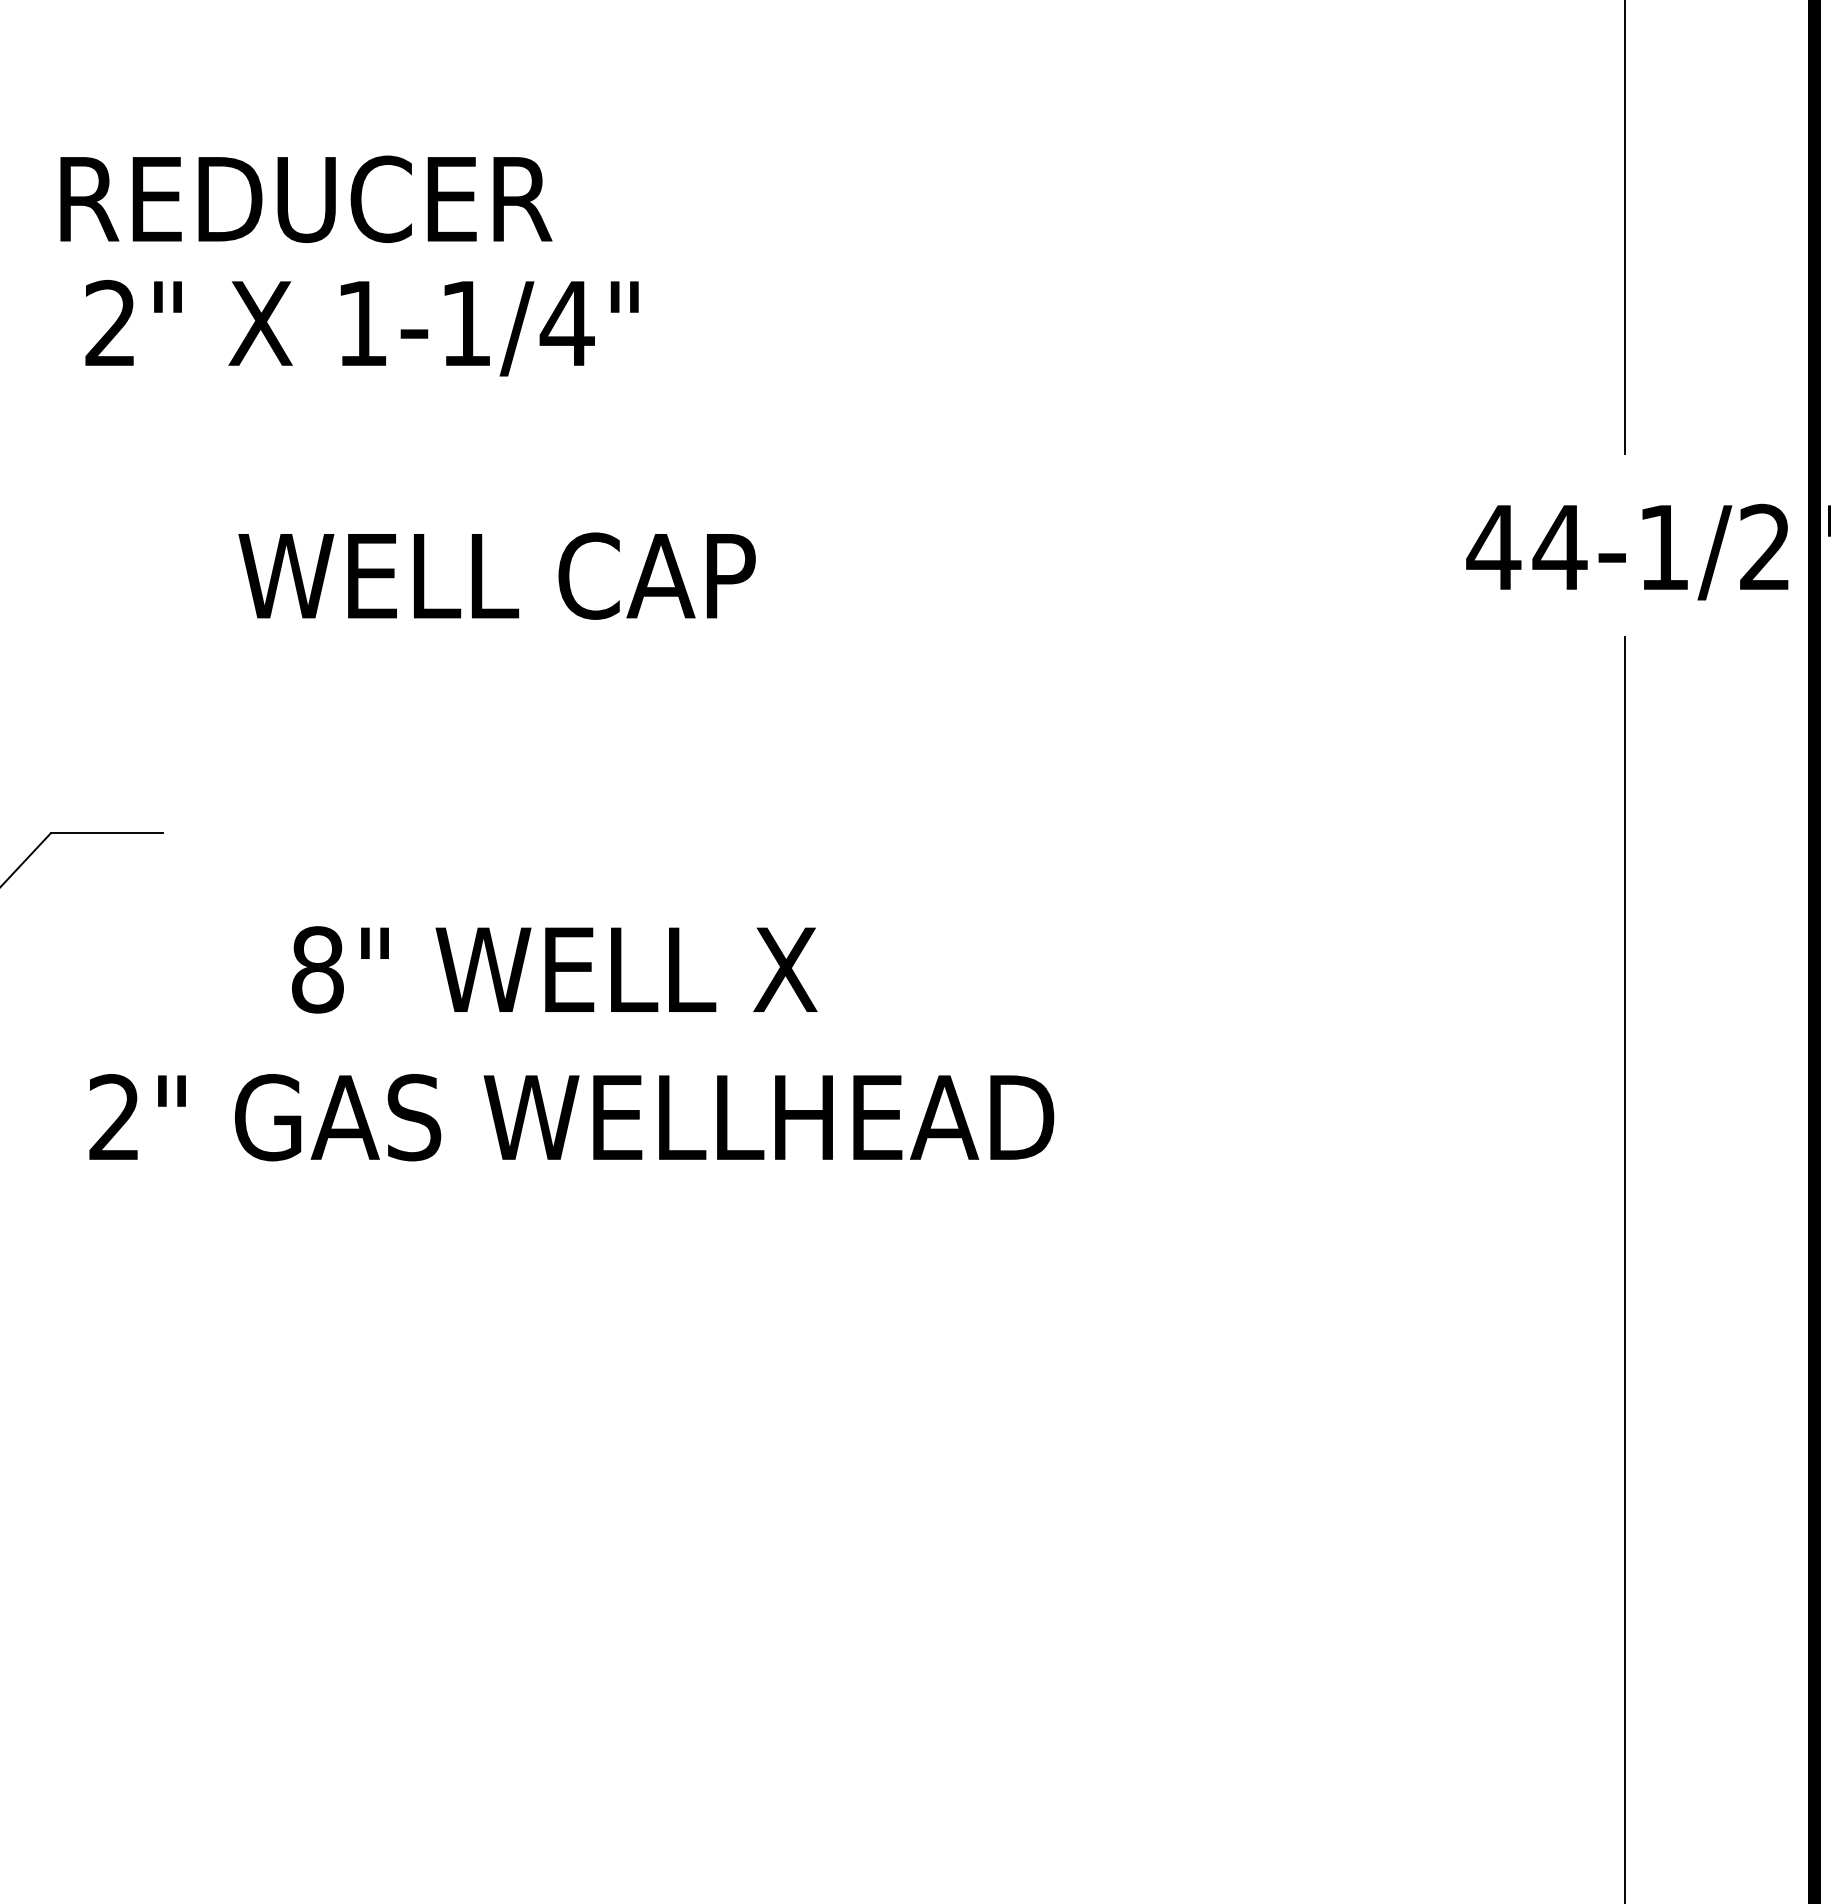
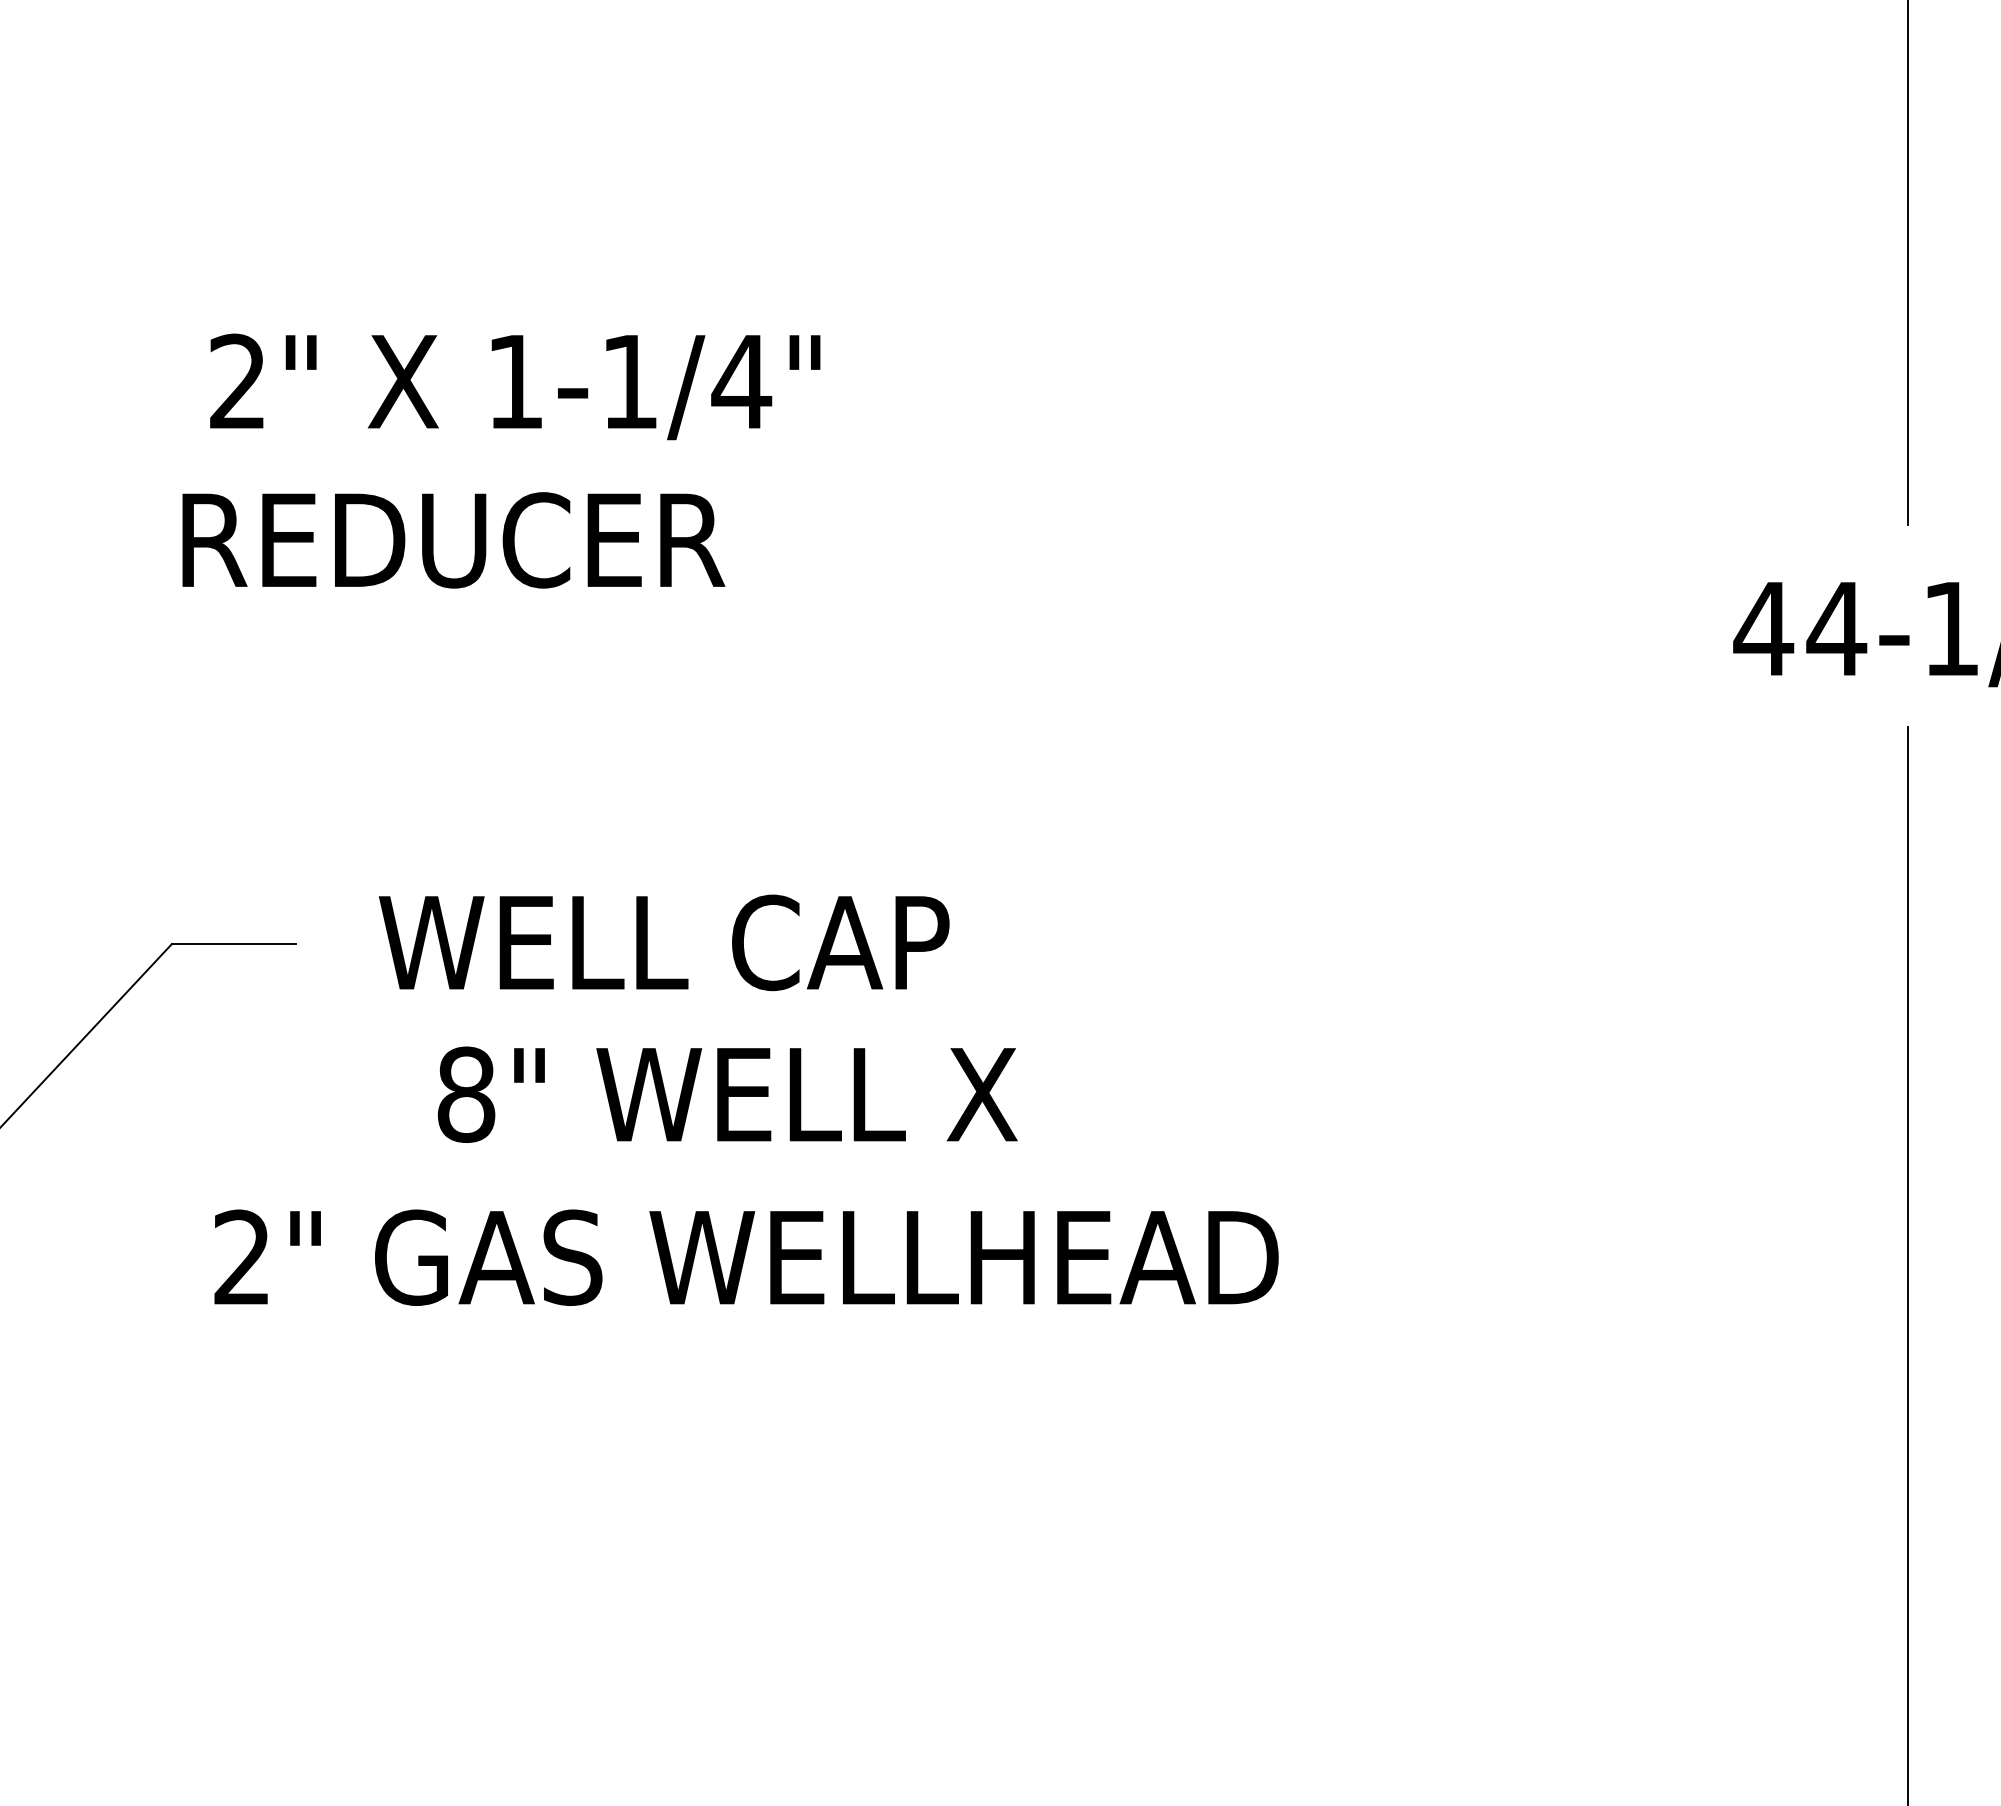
text: (306, 198) -> (453, 539), moved
text: (496, 575) -> (663, 942), moved

